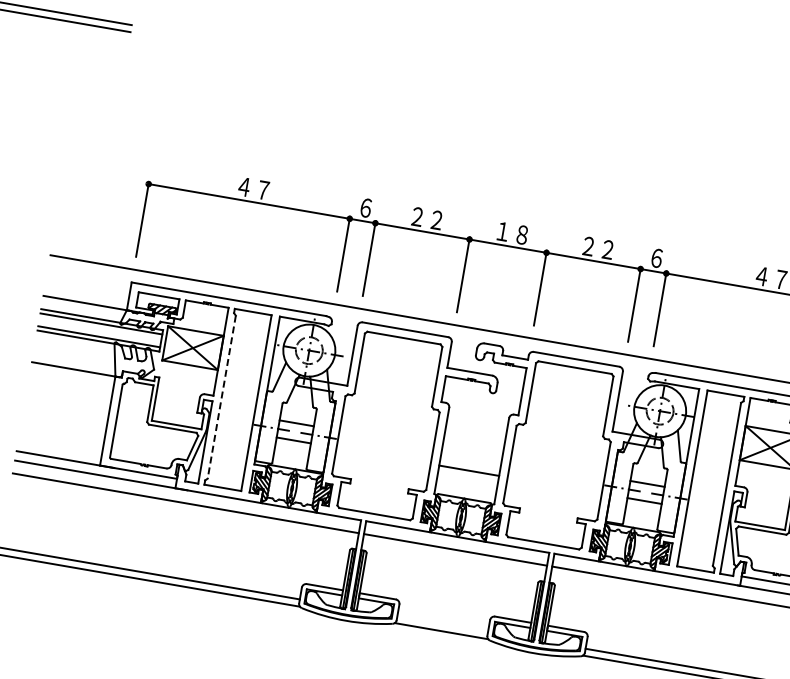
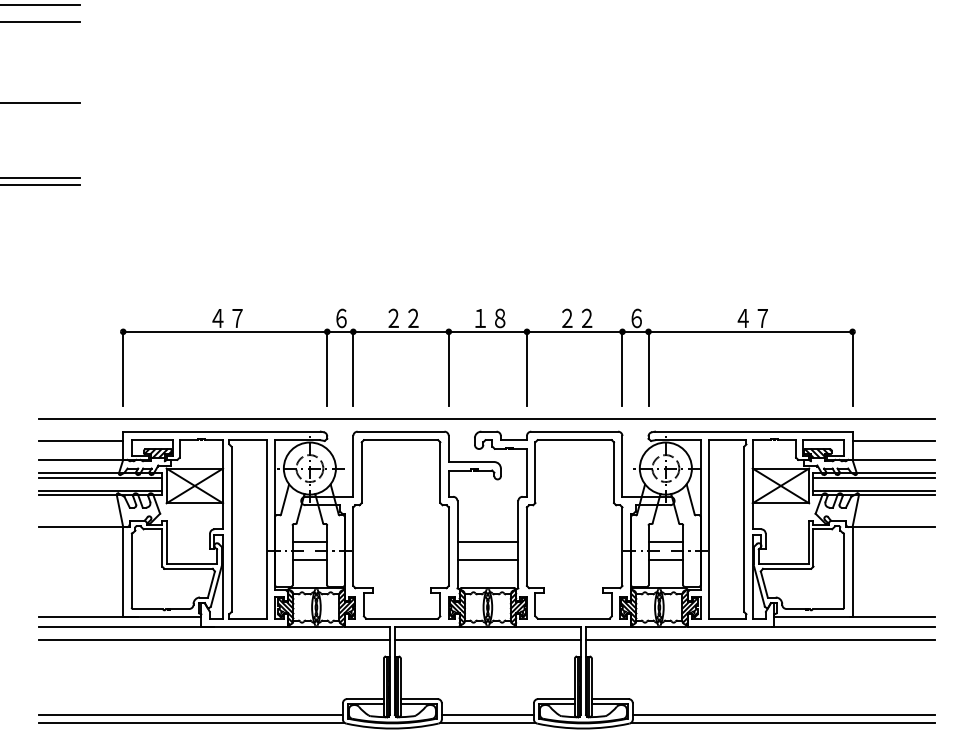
line: (87, 284) -> (80, 441), added
line: (221, 397) -> (231, 529), dashed -> solid
line: (471, 453) -> (487, 542), added
line: (442, 624) -> (487, 715), added

